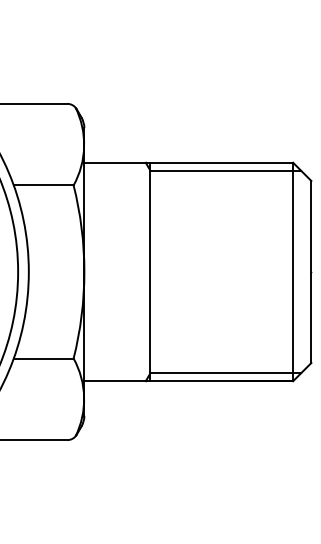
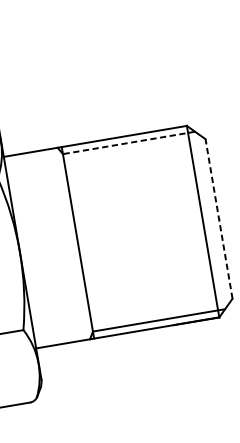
line: (225, 170) -> (128, 142), solid -> dashed
line: (311, 271) -> (219, 218), solid -> dashed

